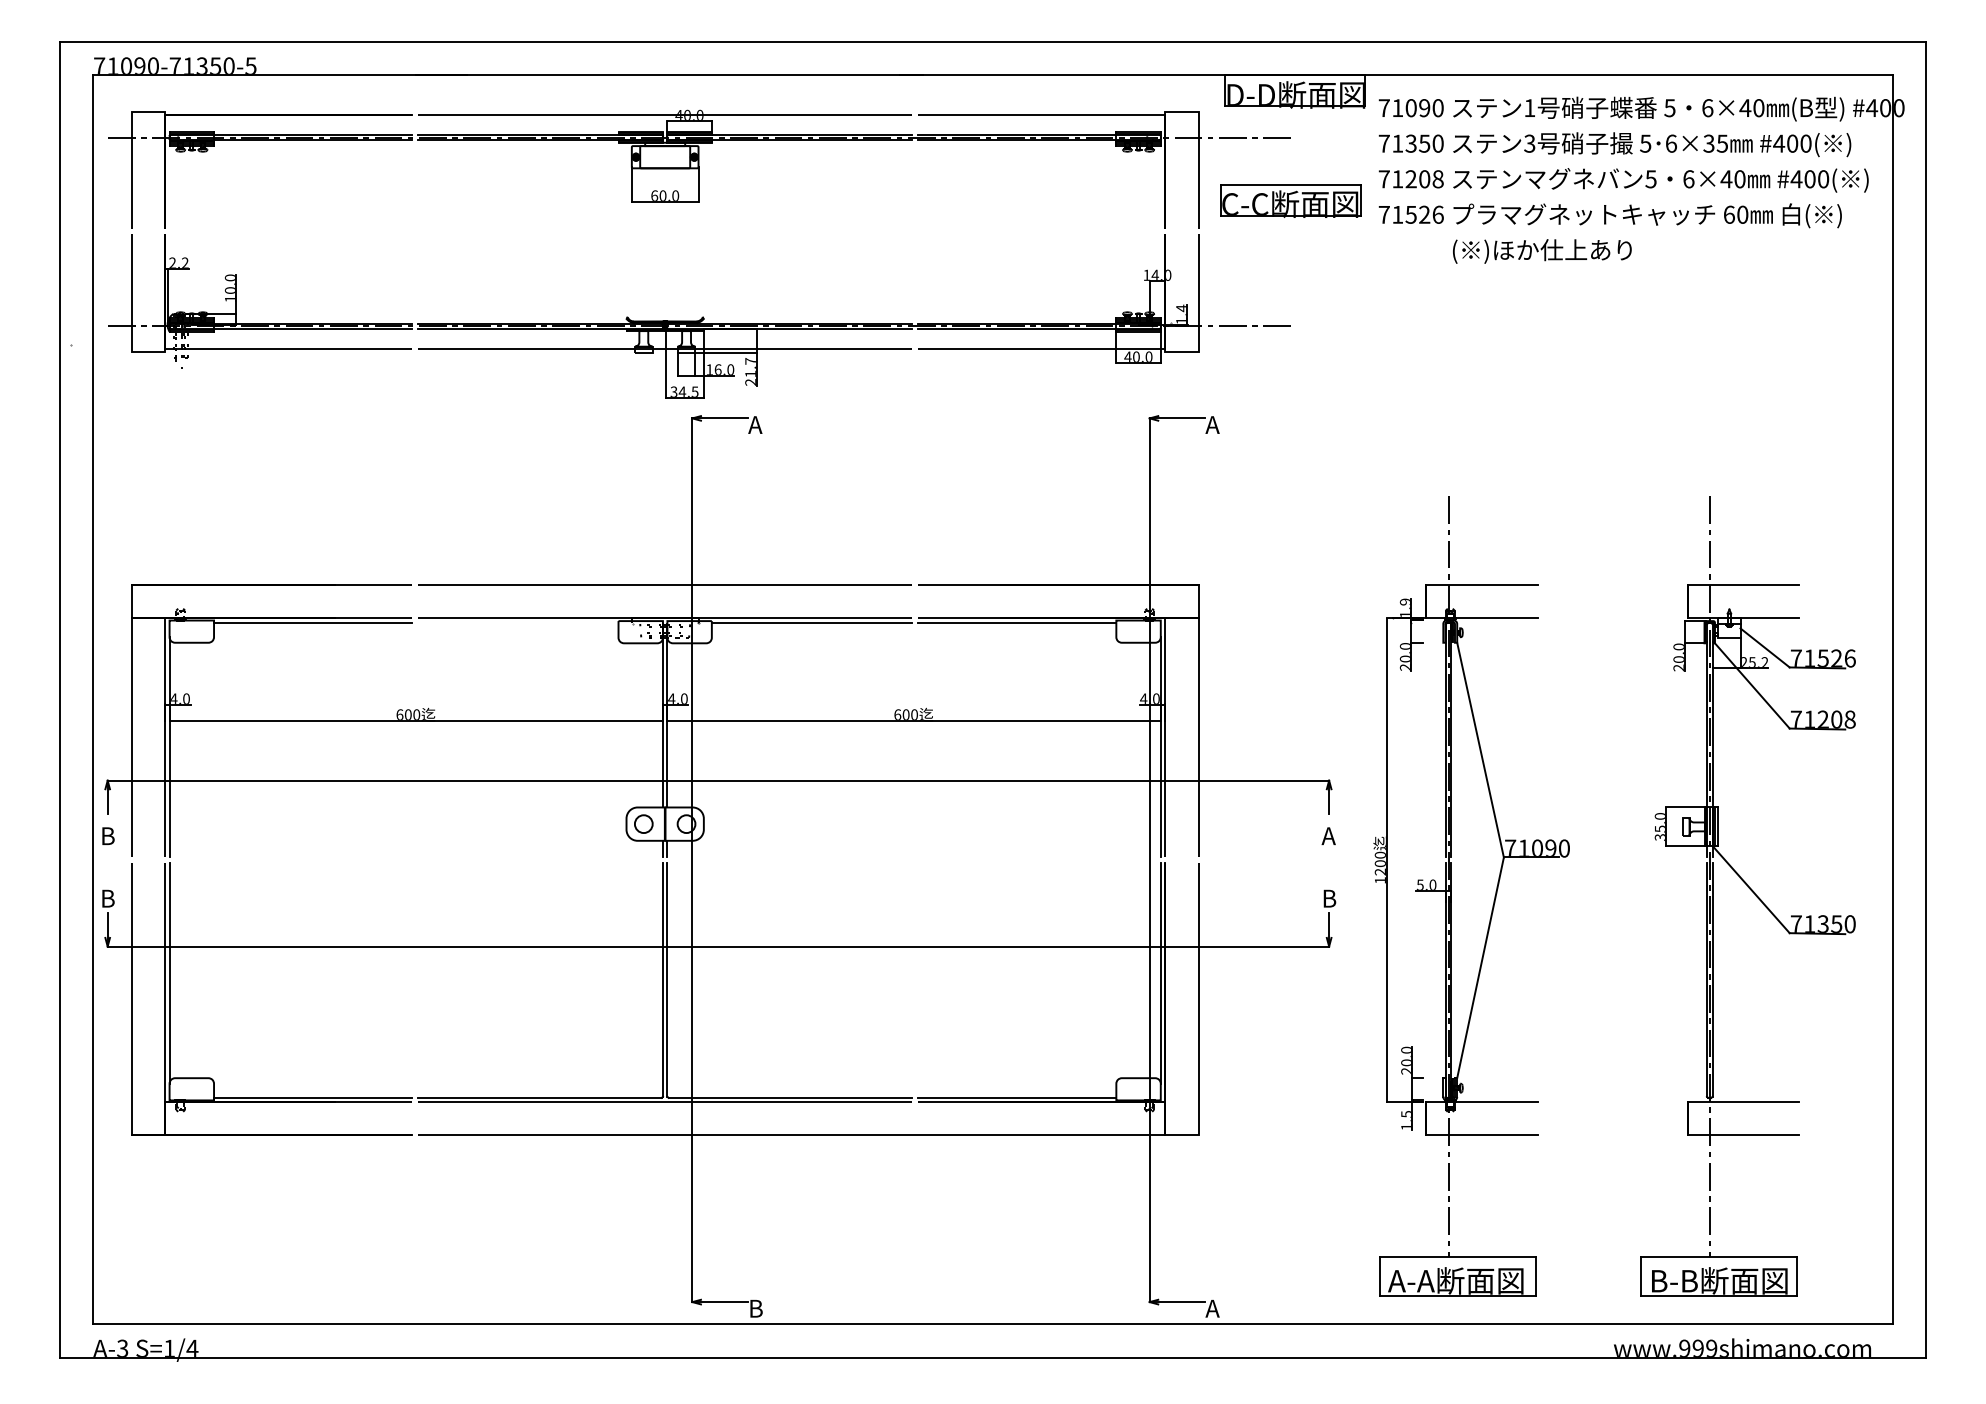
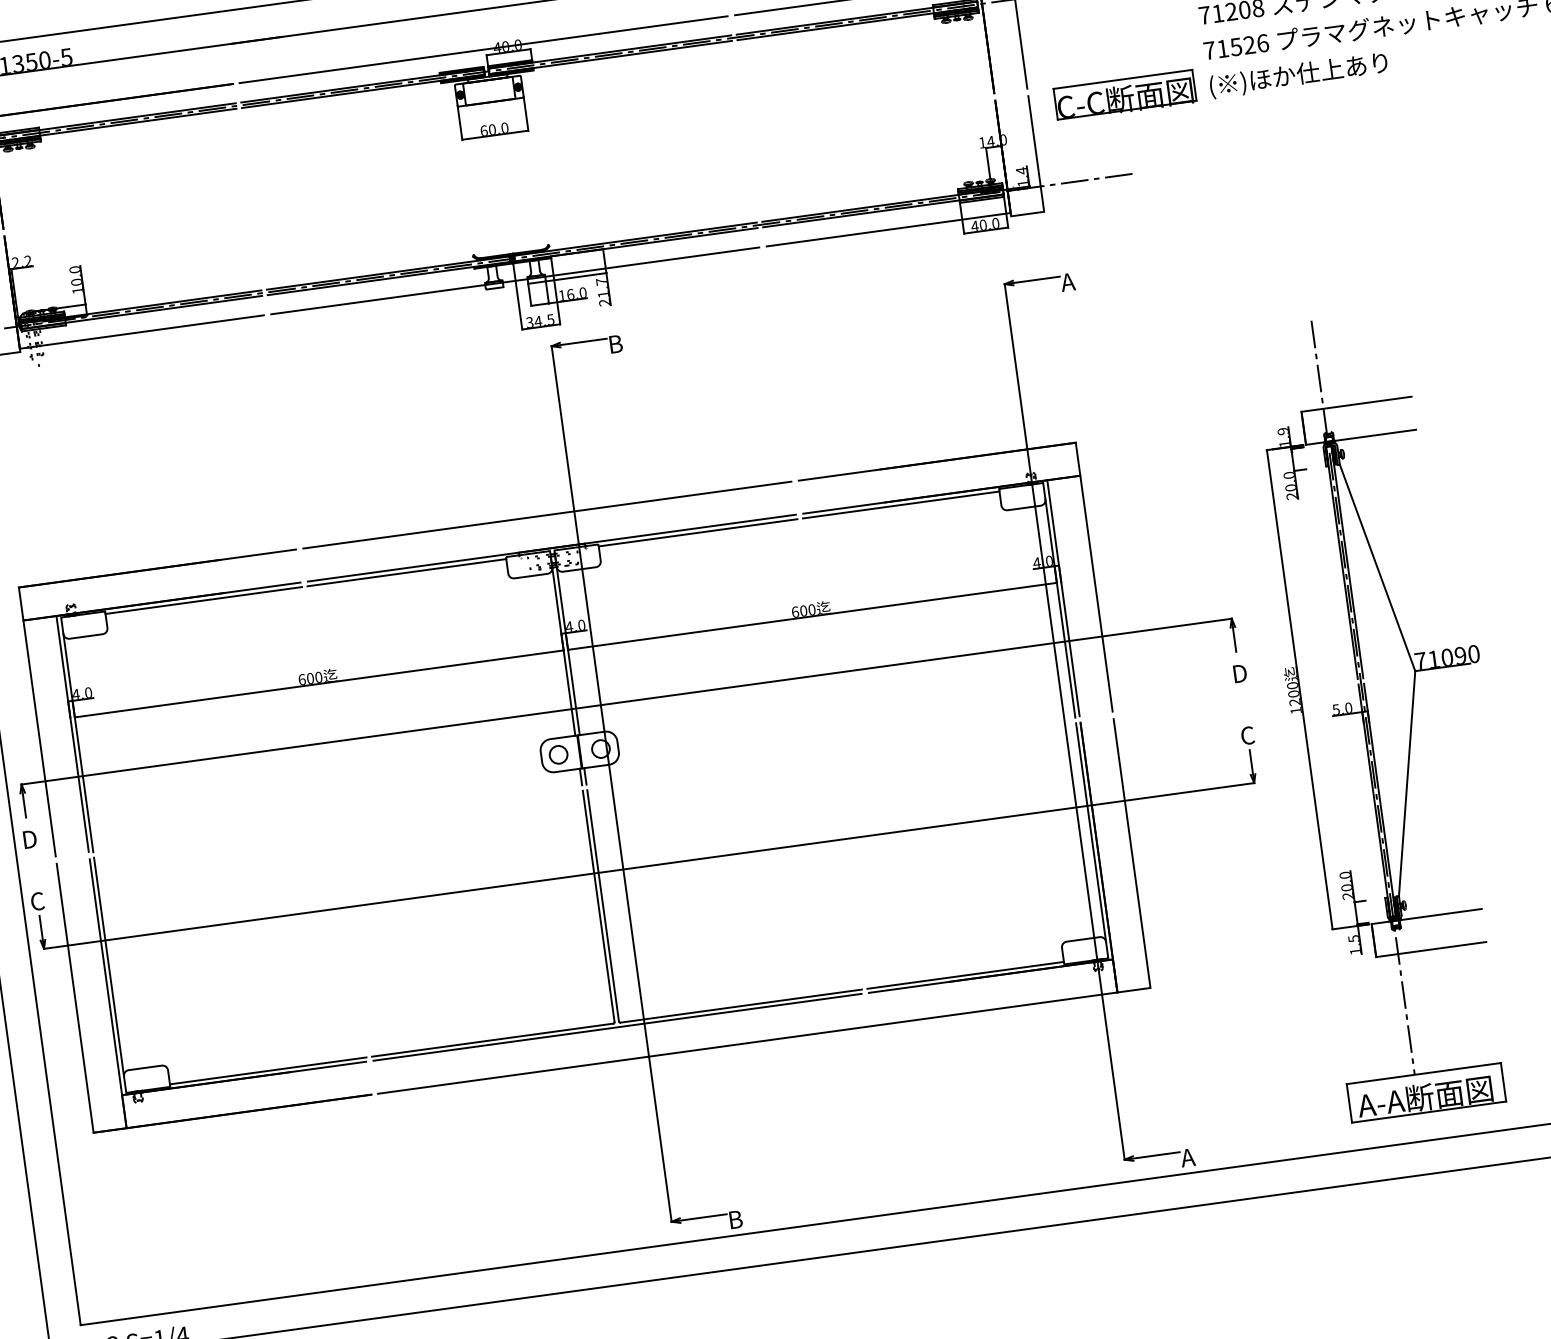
part: (1290, 200) -> (1125, 95), moved
text: (1542, 251) -> (1298, 75), moved
text: (755, 424) -> (615, 343), A -> B
line: (517, 623) -> (406, 573), added
text: (109, 835) -> (30, 838), B -> D
text: (1328, 836) -> (1238, 674), A -> D
text: (107, 898) -> (37, 901), B -> C
text: (1329, 898) -> (1248, 735), B -> C

